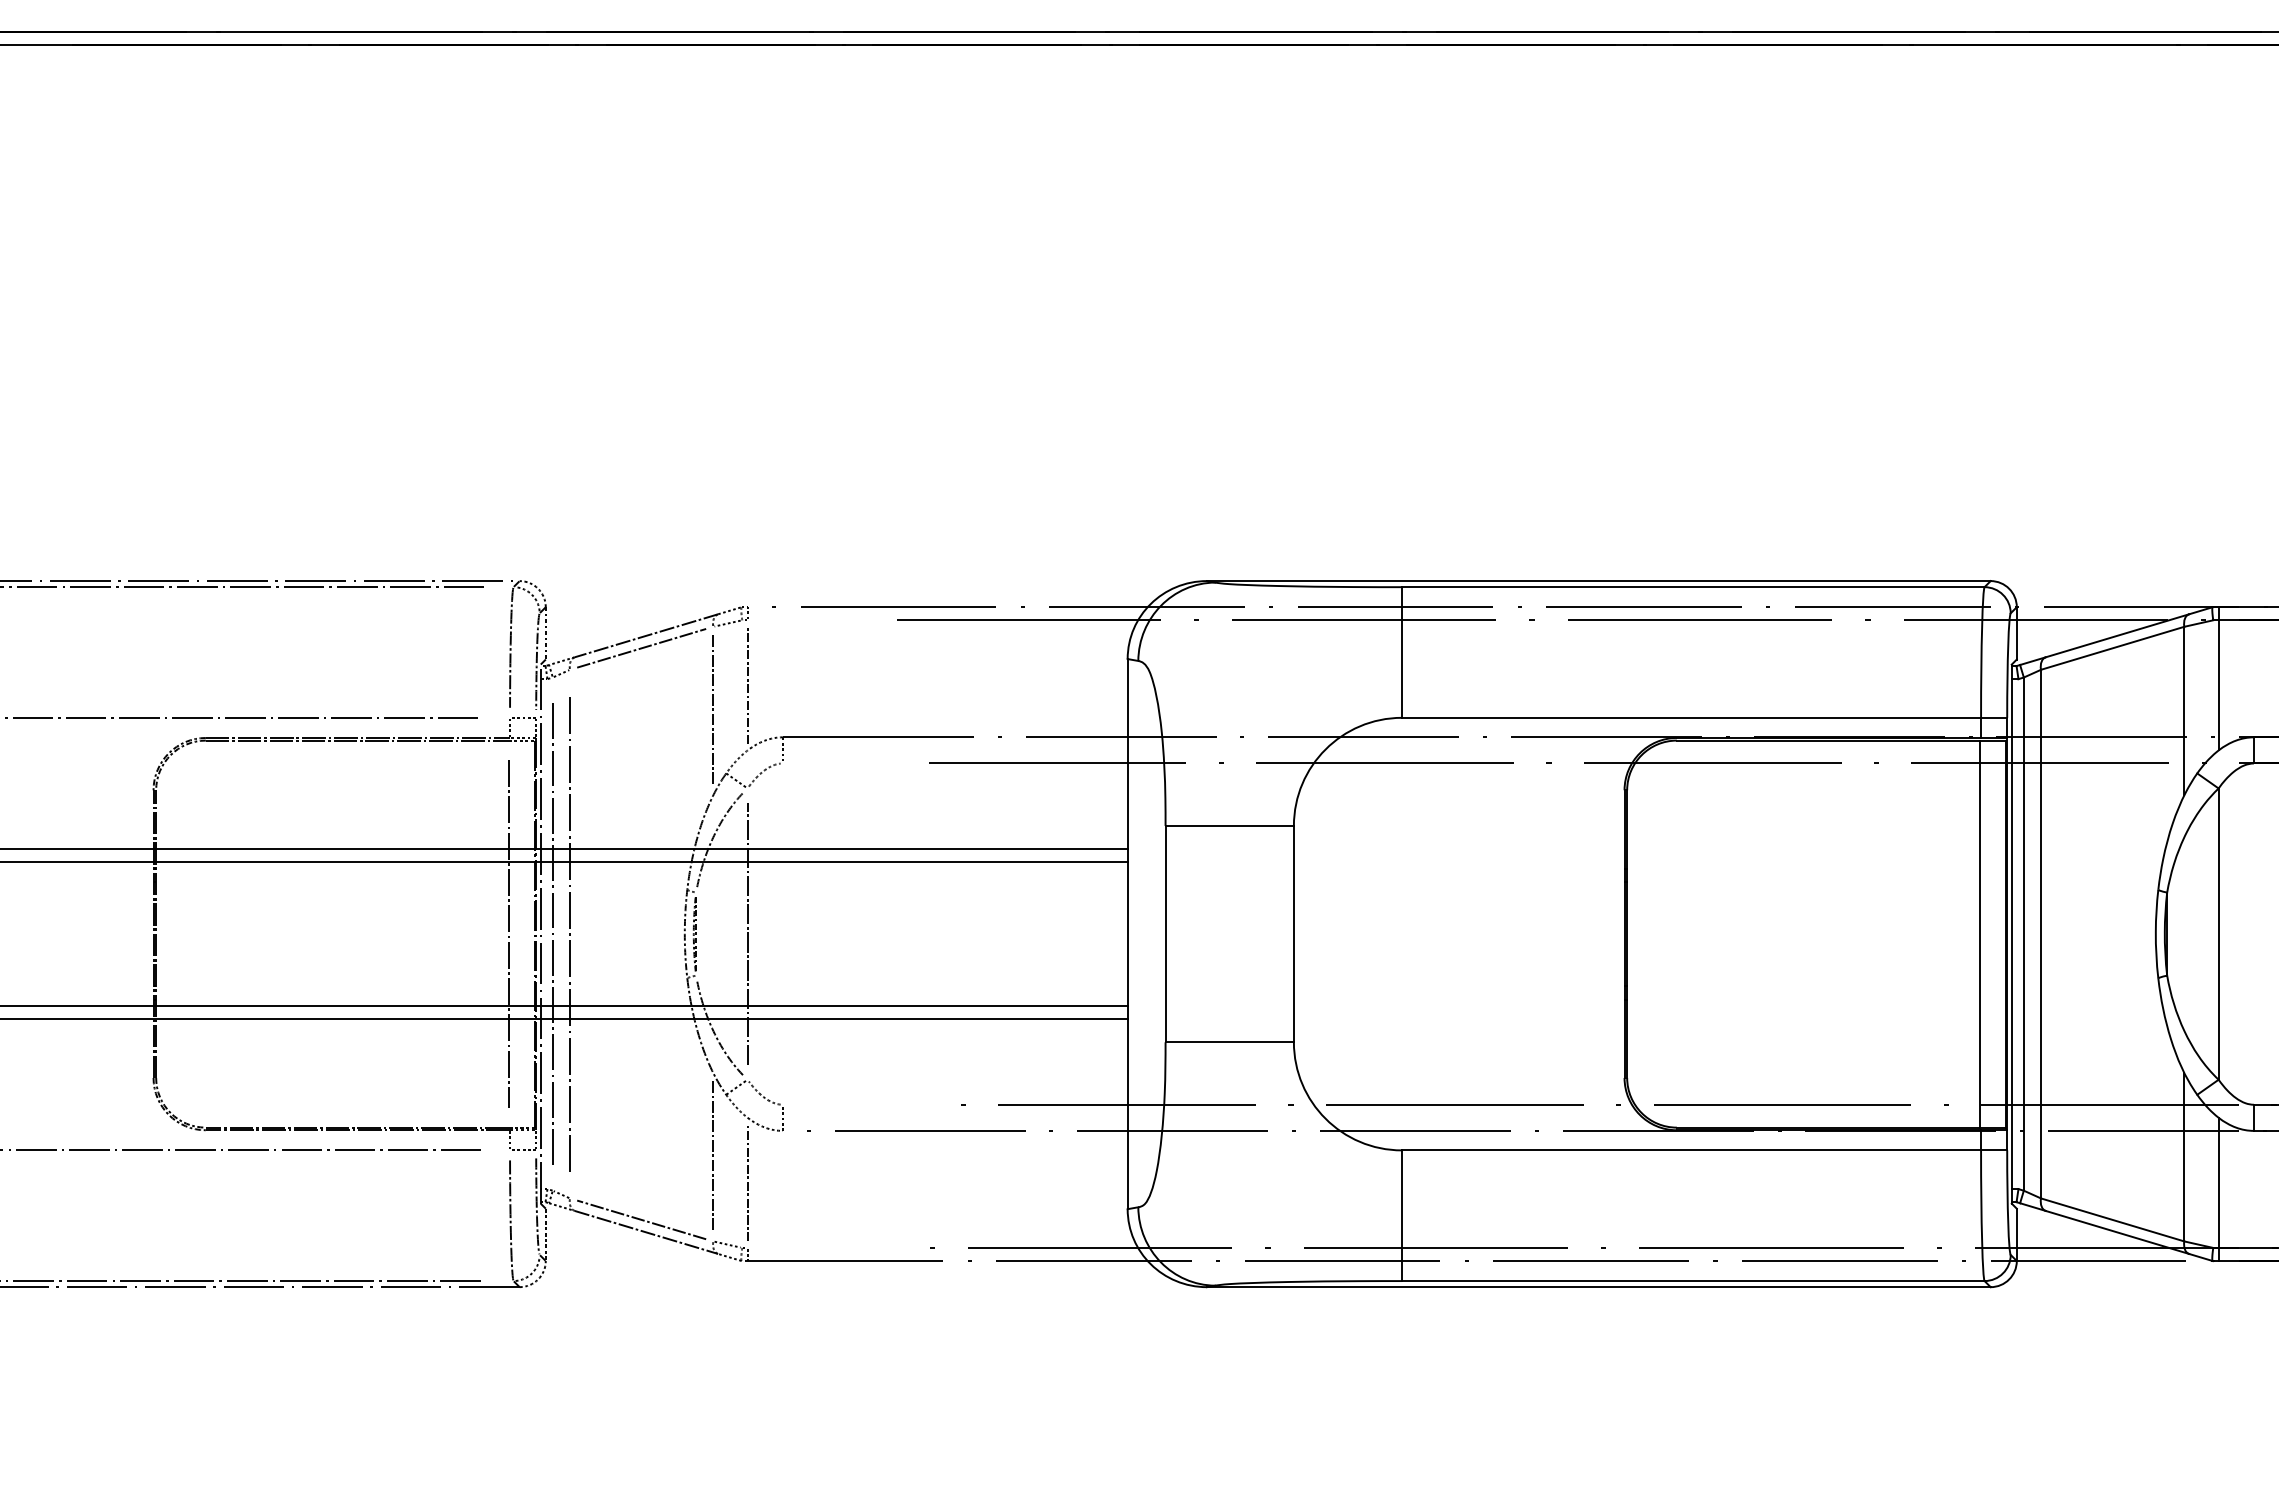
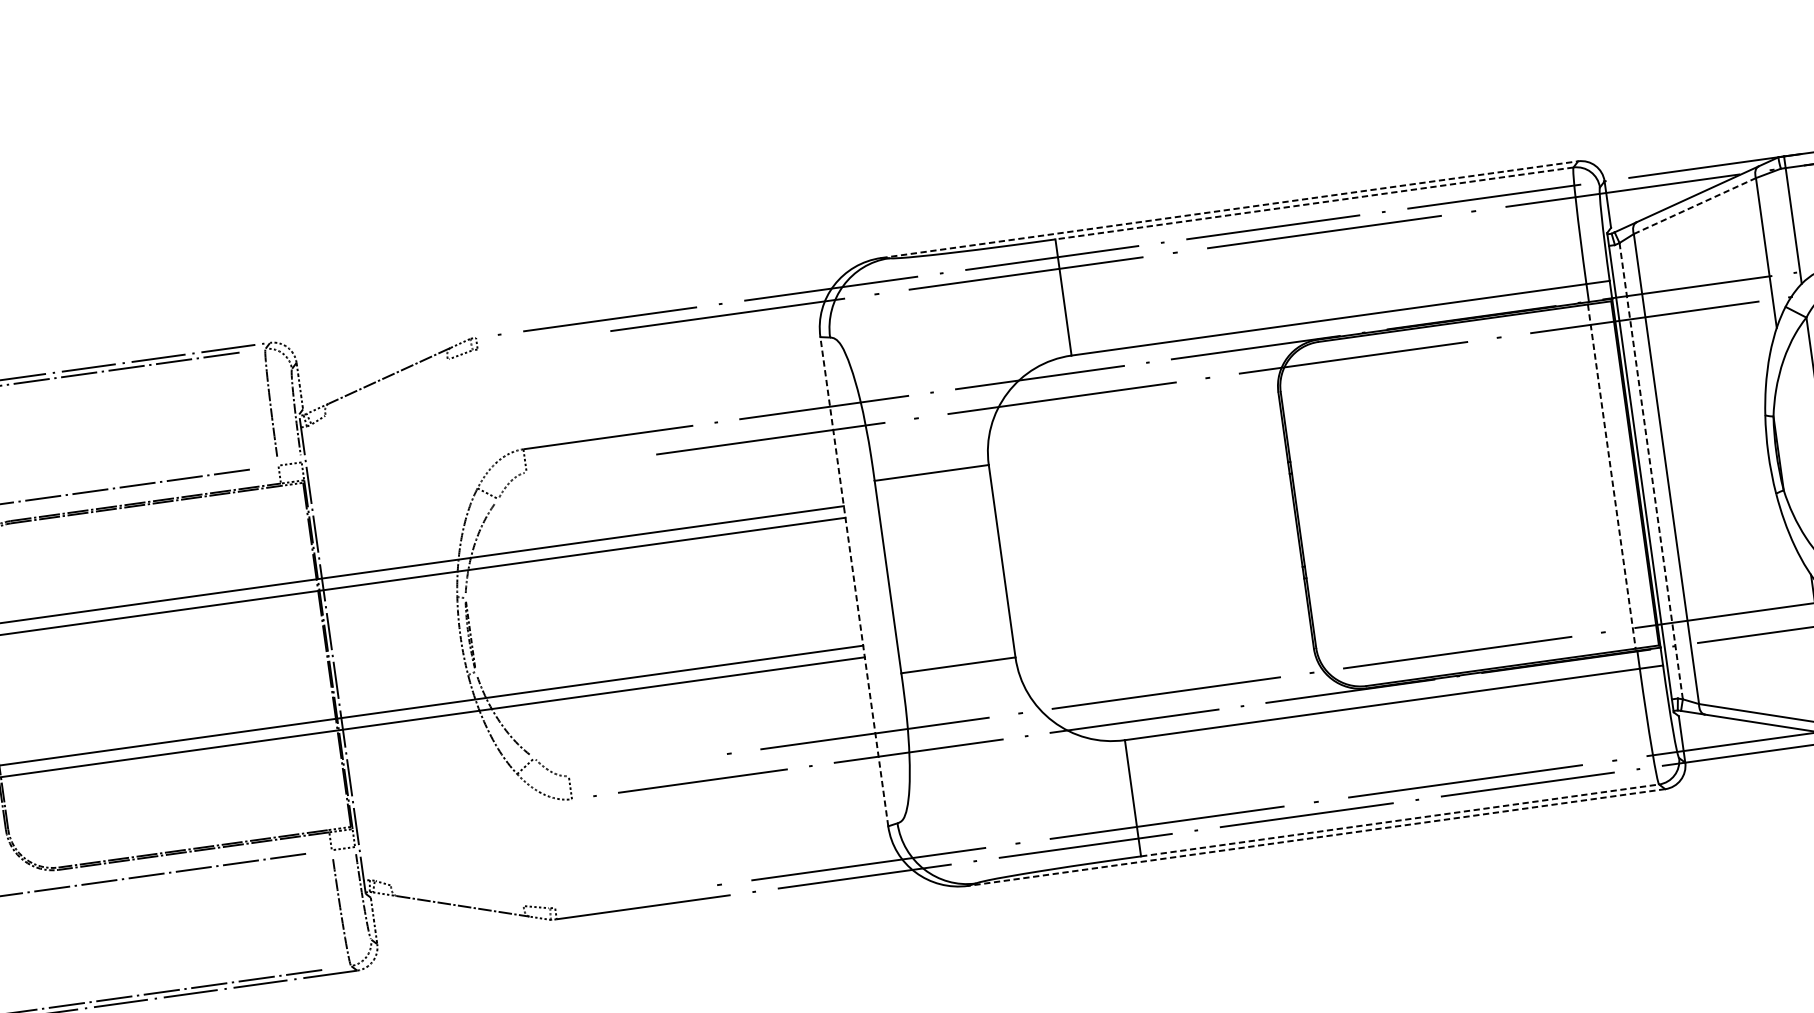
line: (1598, 581) -> (1229, 210), solid -> dashed
line: (1692, 587) -> (1313, 203), solid -> dashed
line: (641, 647) -> (386, 386), removed
line: (2112, 648) -> (1694, 206), solid -> dashed
line: (747, 684) -> (485, 406), removed
line: (713, 710) -> (458, 433), removed
line: (508, 933) -> (303, 657), removed
line: (1127, 933) -> (854, 581), solid -> dashed
line: (552, 934) -> (342, 653), removed
line: (570, 934) -> (358, 650), removed
line: (747, 934) -> (516, 628), removed
line: (1979, 934) -> (1611, 476), solid -> dashed
line: (2023, 934) -> (1650, 471), solid -> dashed
line: (713, 1157) -> (513, 831), removed
line: (747, 1182) -> (546, 849), removed
line: (641, 1219) -> (457, 895), removed
line: (1693, 1281) -> (1400, 820), solid -> dashed
line: (1598, 1287) -> (1316, 837), solid -> dashed

